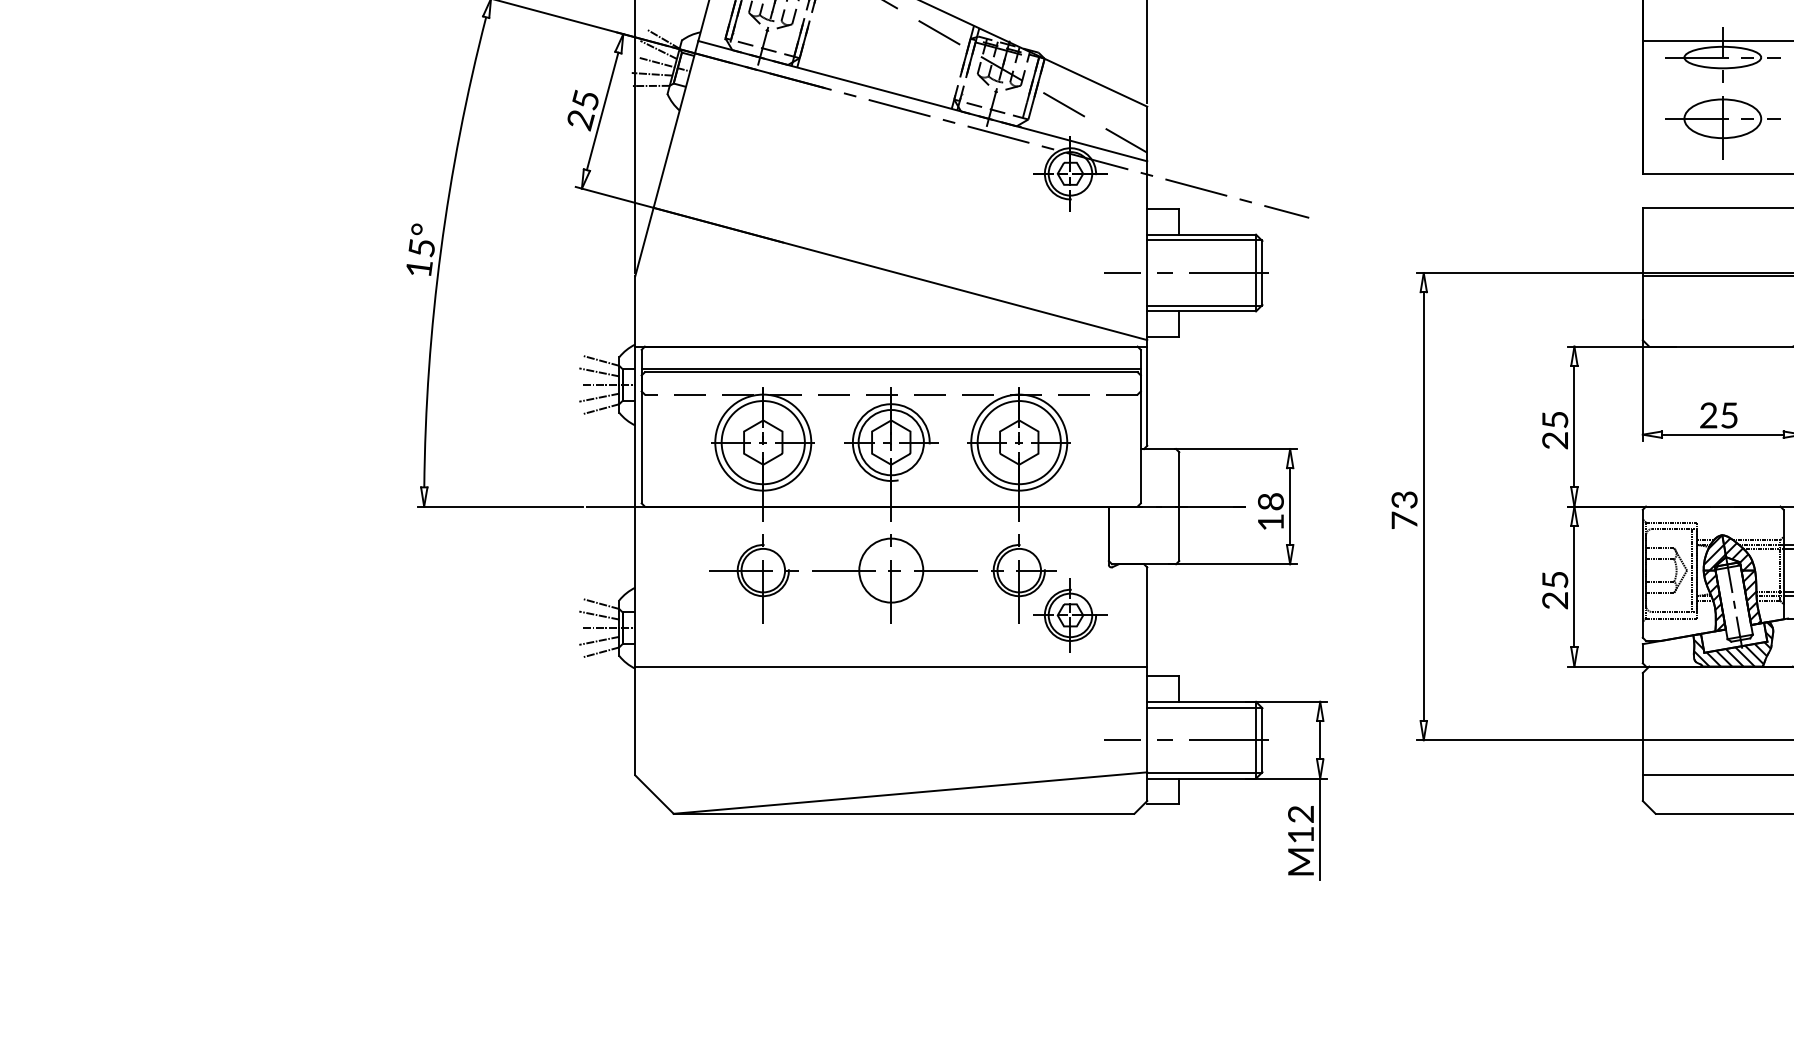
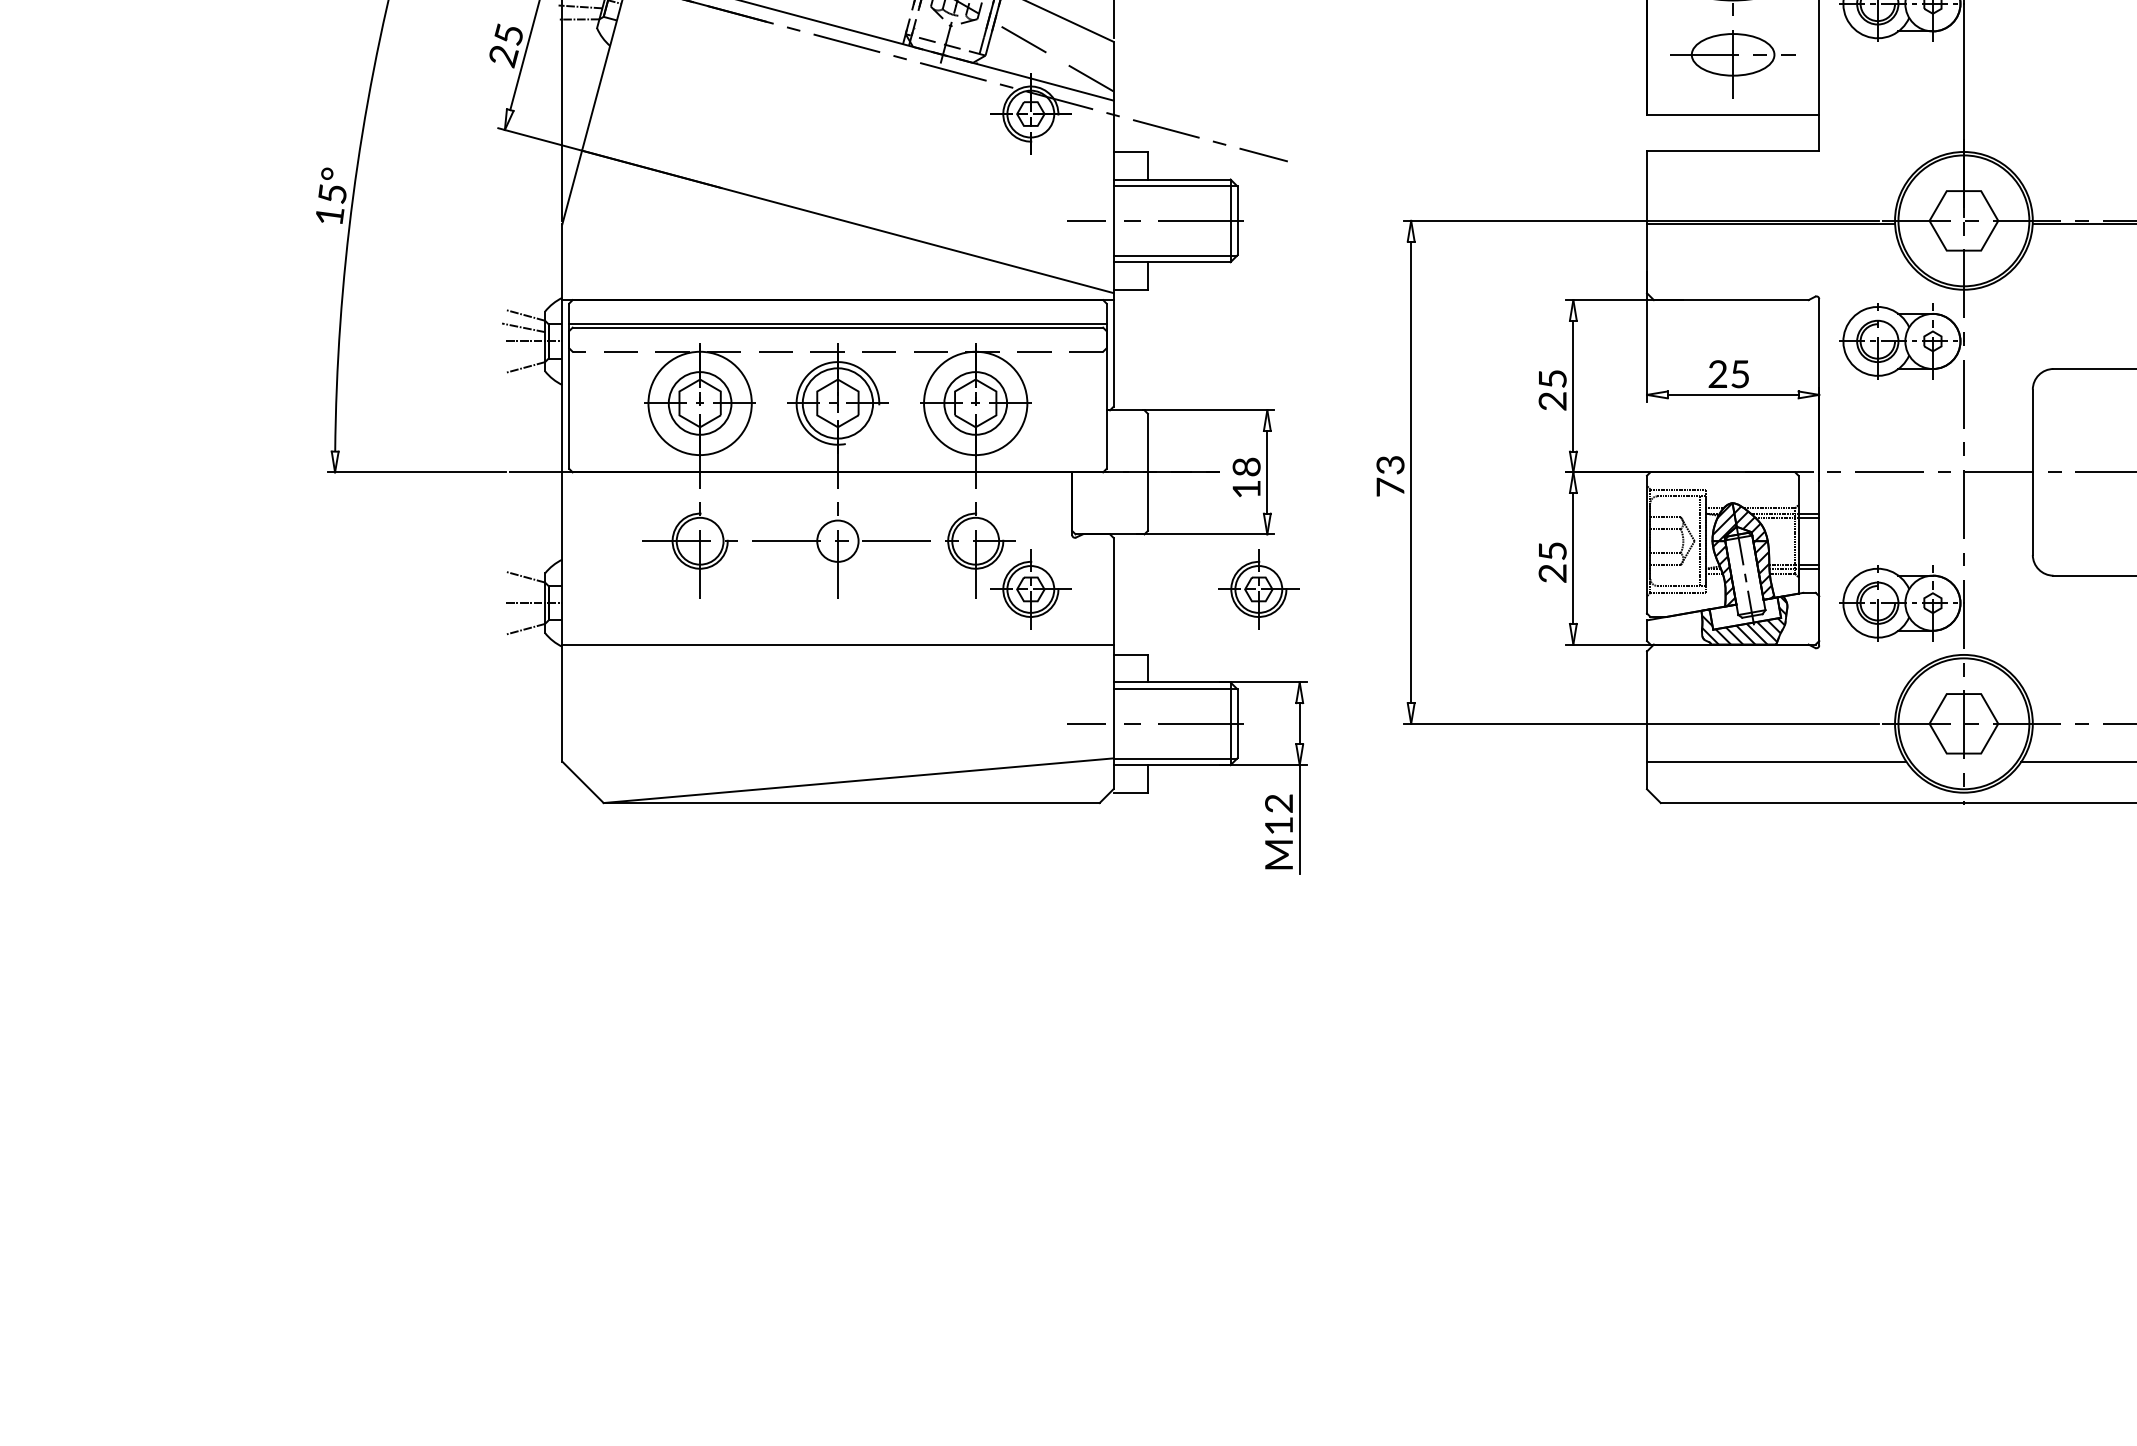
line: (599, 397) -> (523, 354), removed
circle: (762, 442) -> (699, 403), size x0.7
circle: (1019, 442) -> (975, 403), size x0.7
circle: (890, 569) -> (837, 540), size x0.6
line: (599, 615) -> (523, 589), removed
part: (1281, 615) -> (1258, 589), added
line: (599, 640) -> (523, 616), removed

